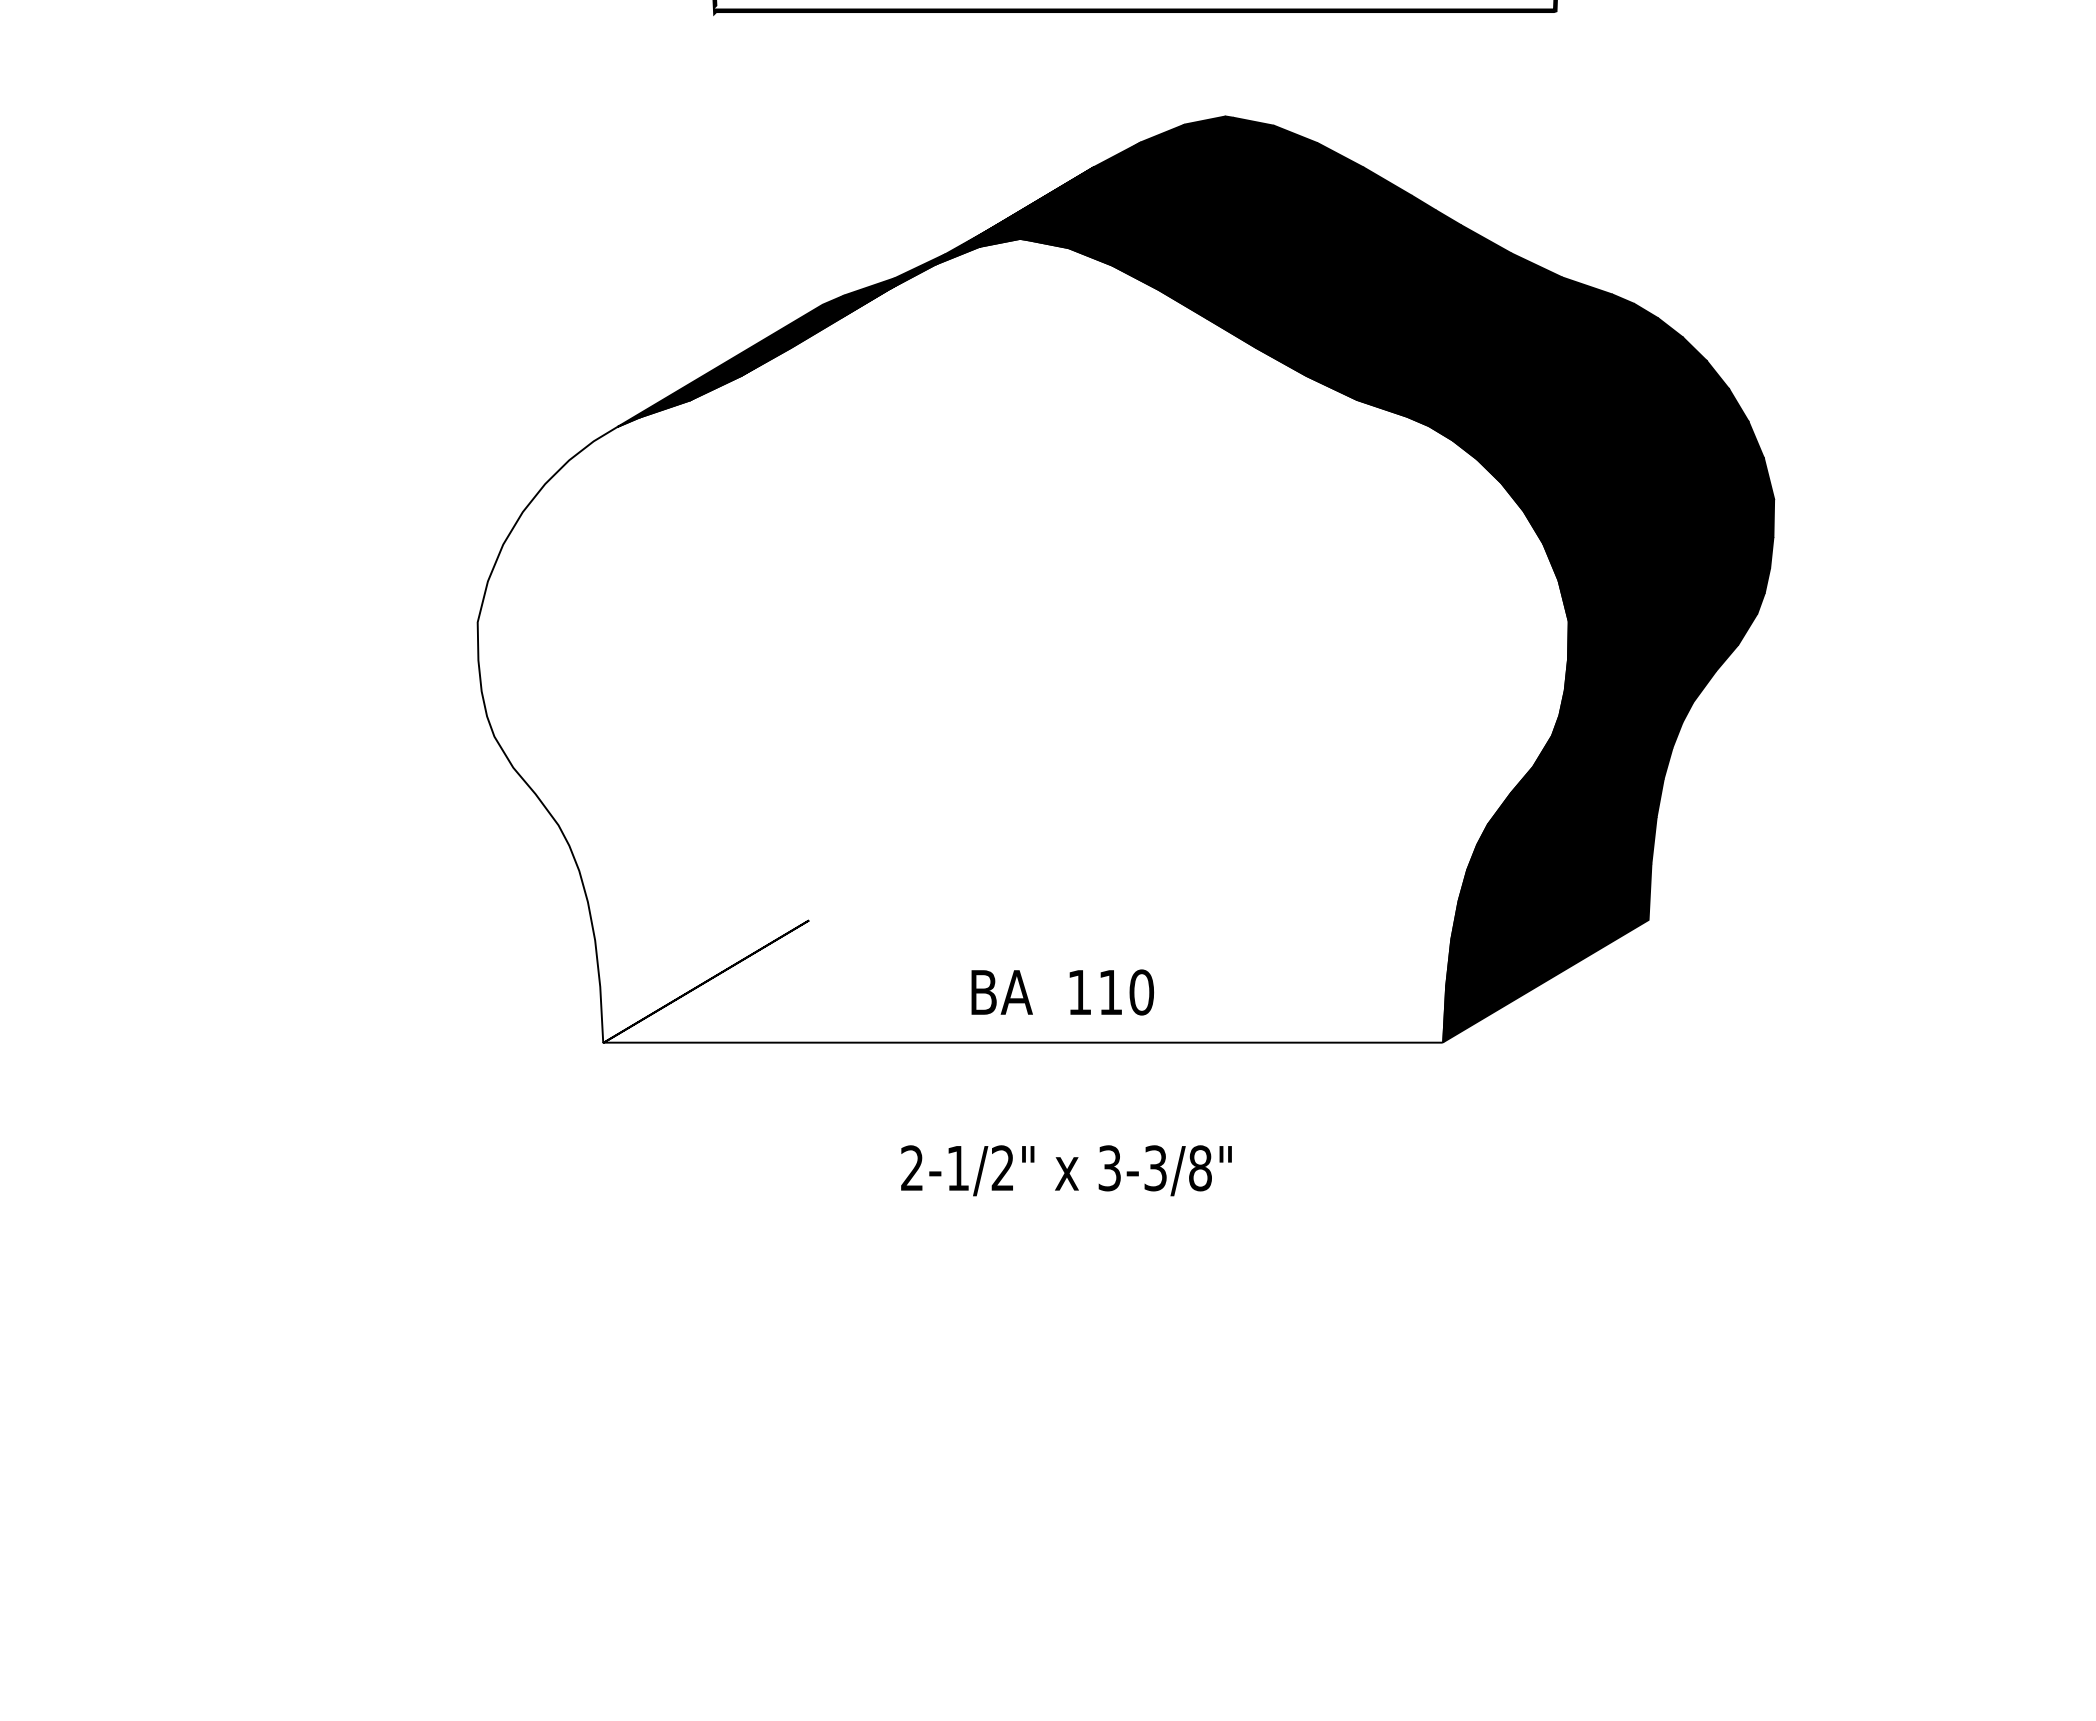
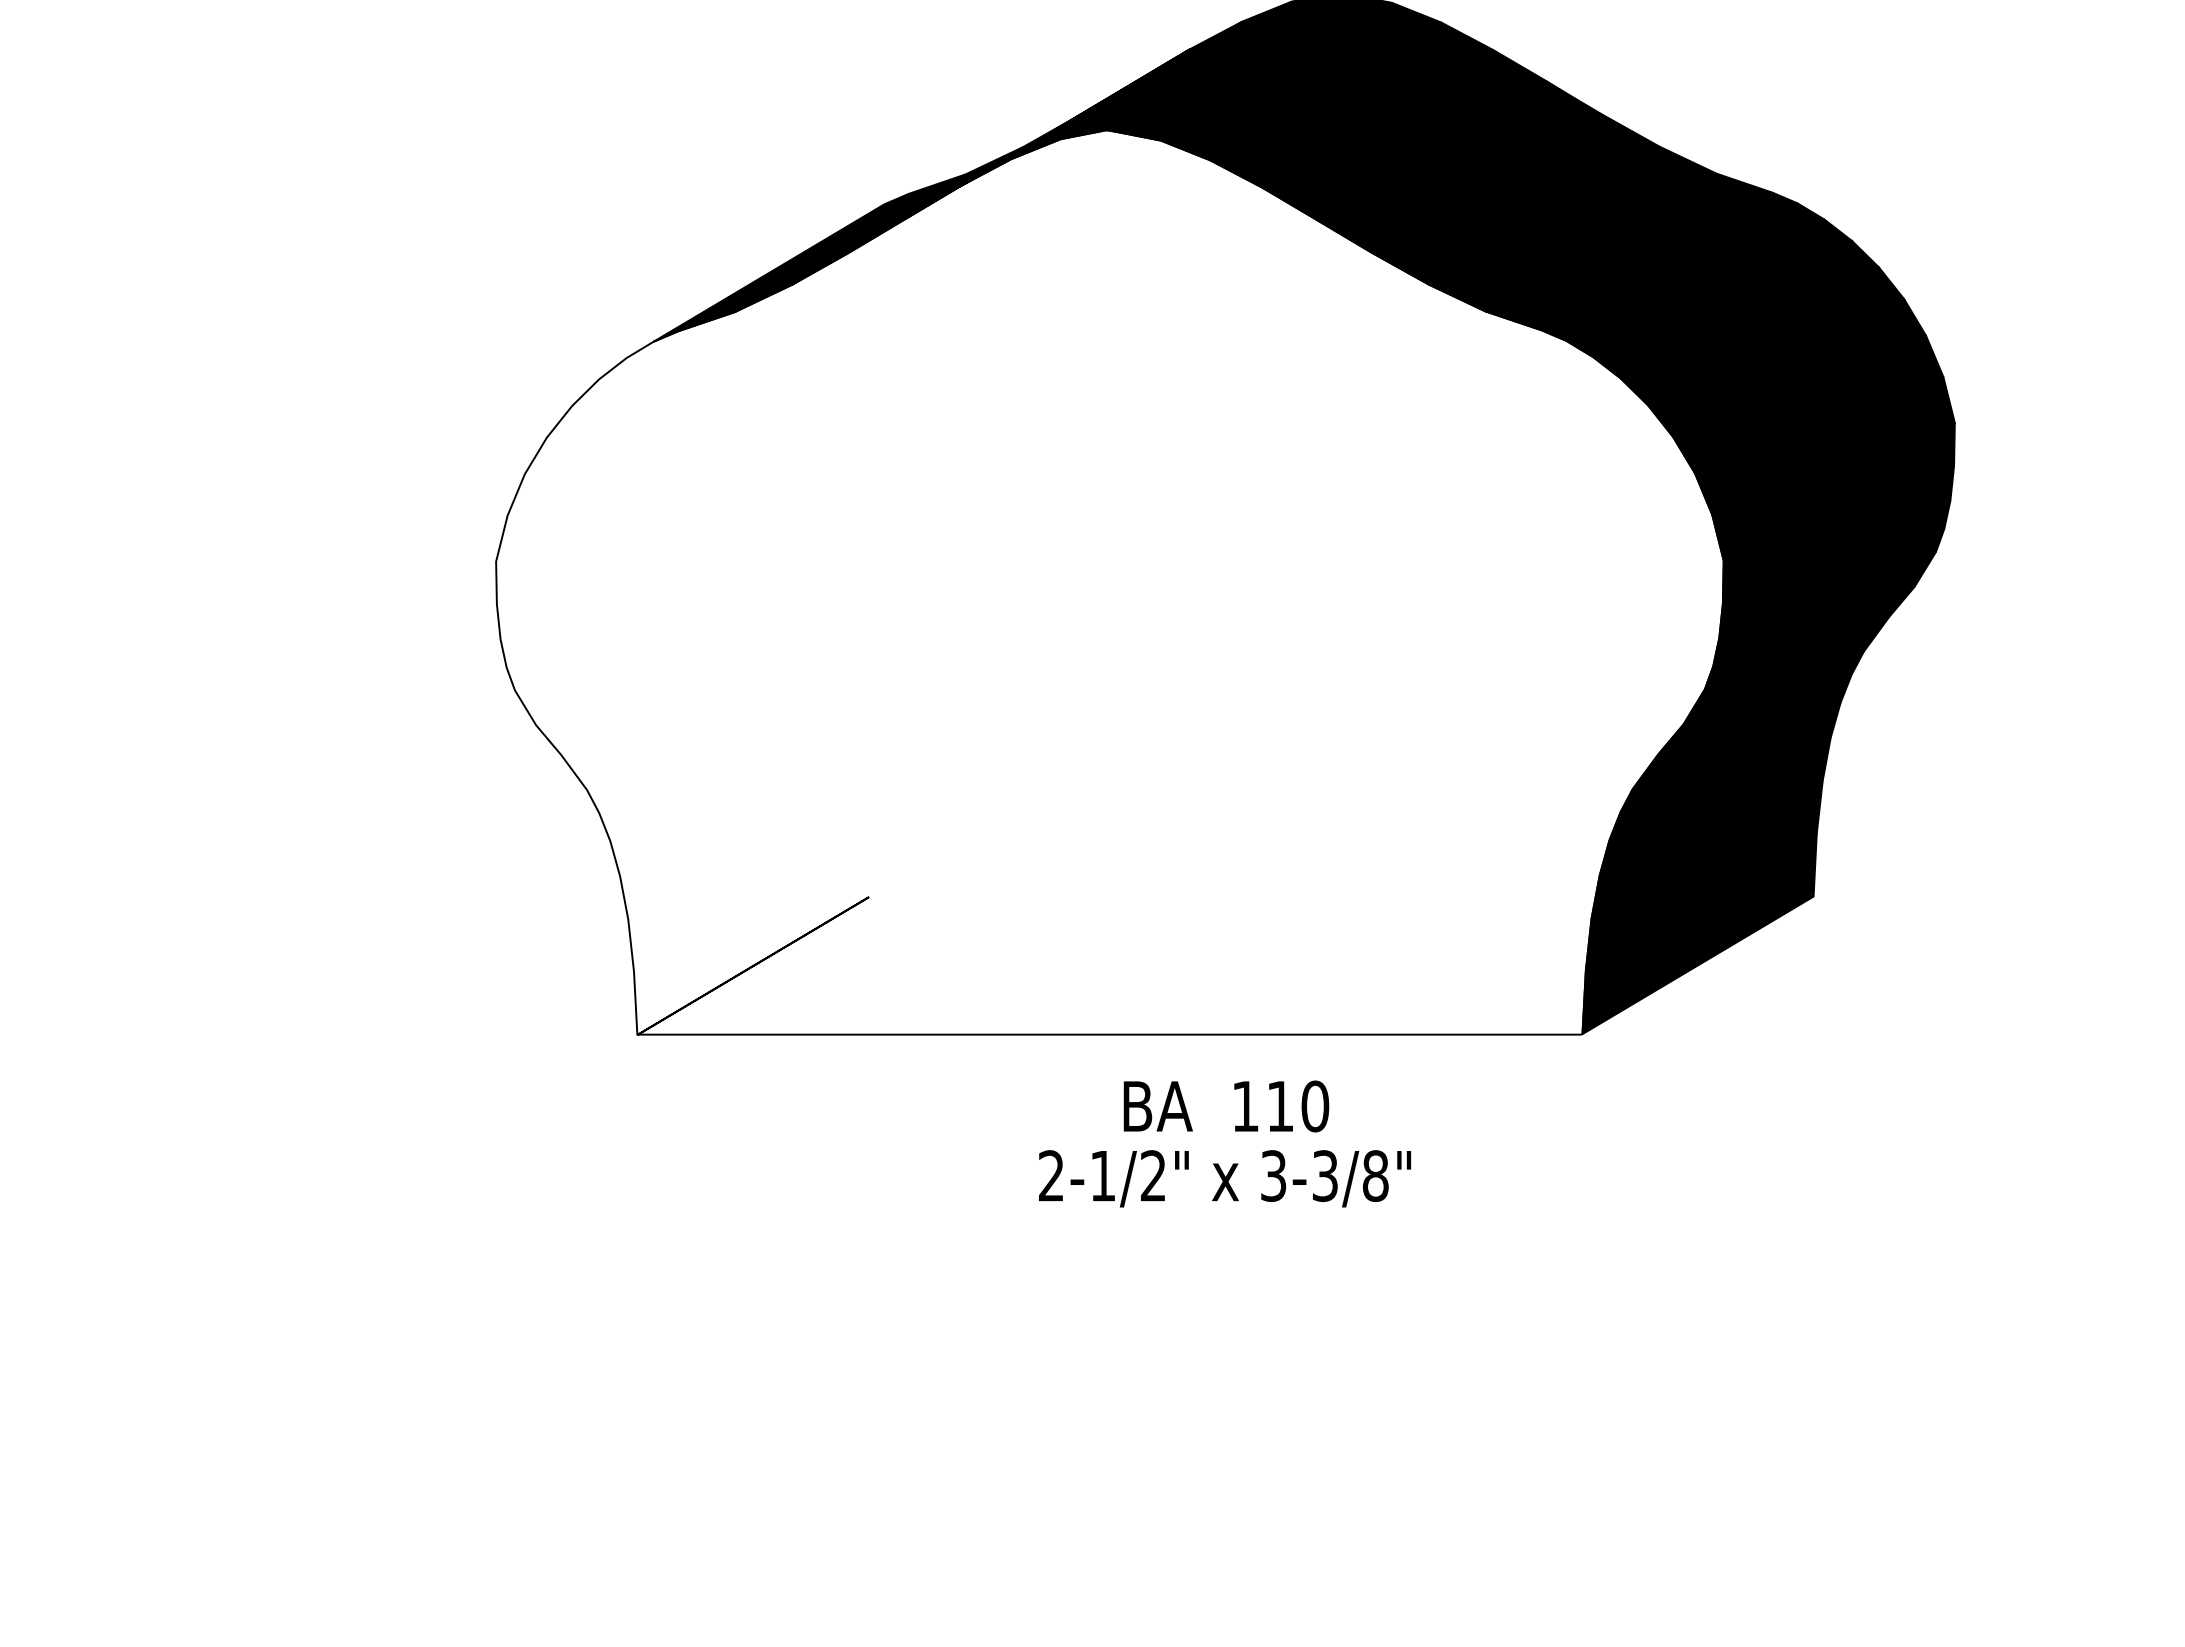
text: (1062, 992) -> (1226, 1106), moved
text: (1066, 1170) -> (1225, 1178), moved

